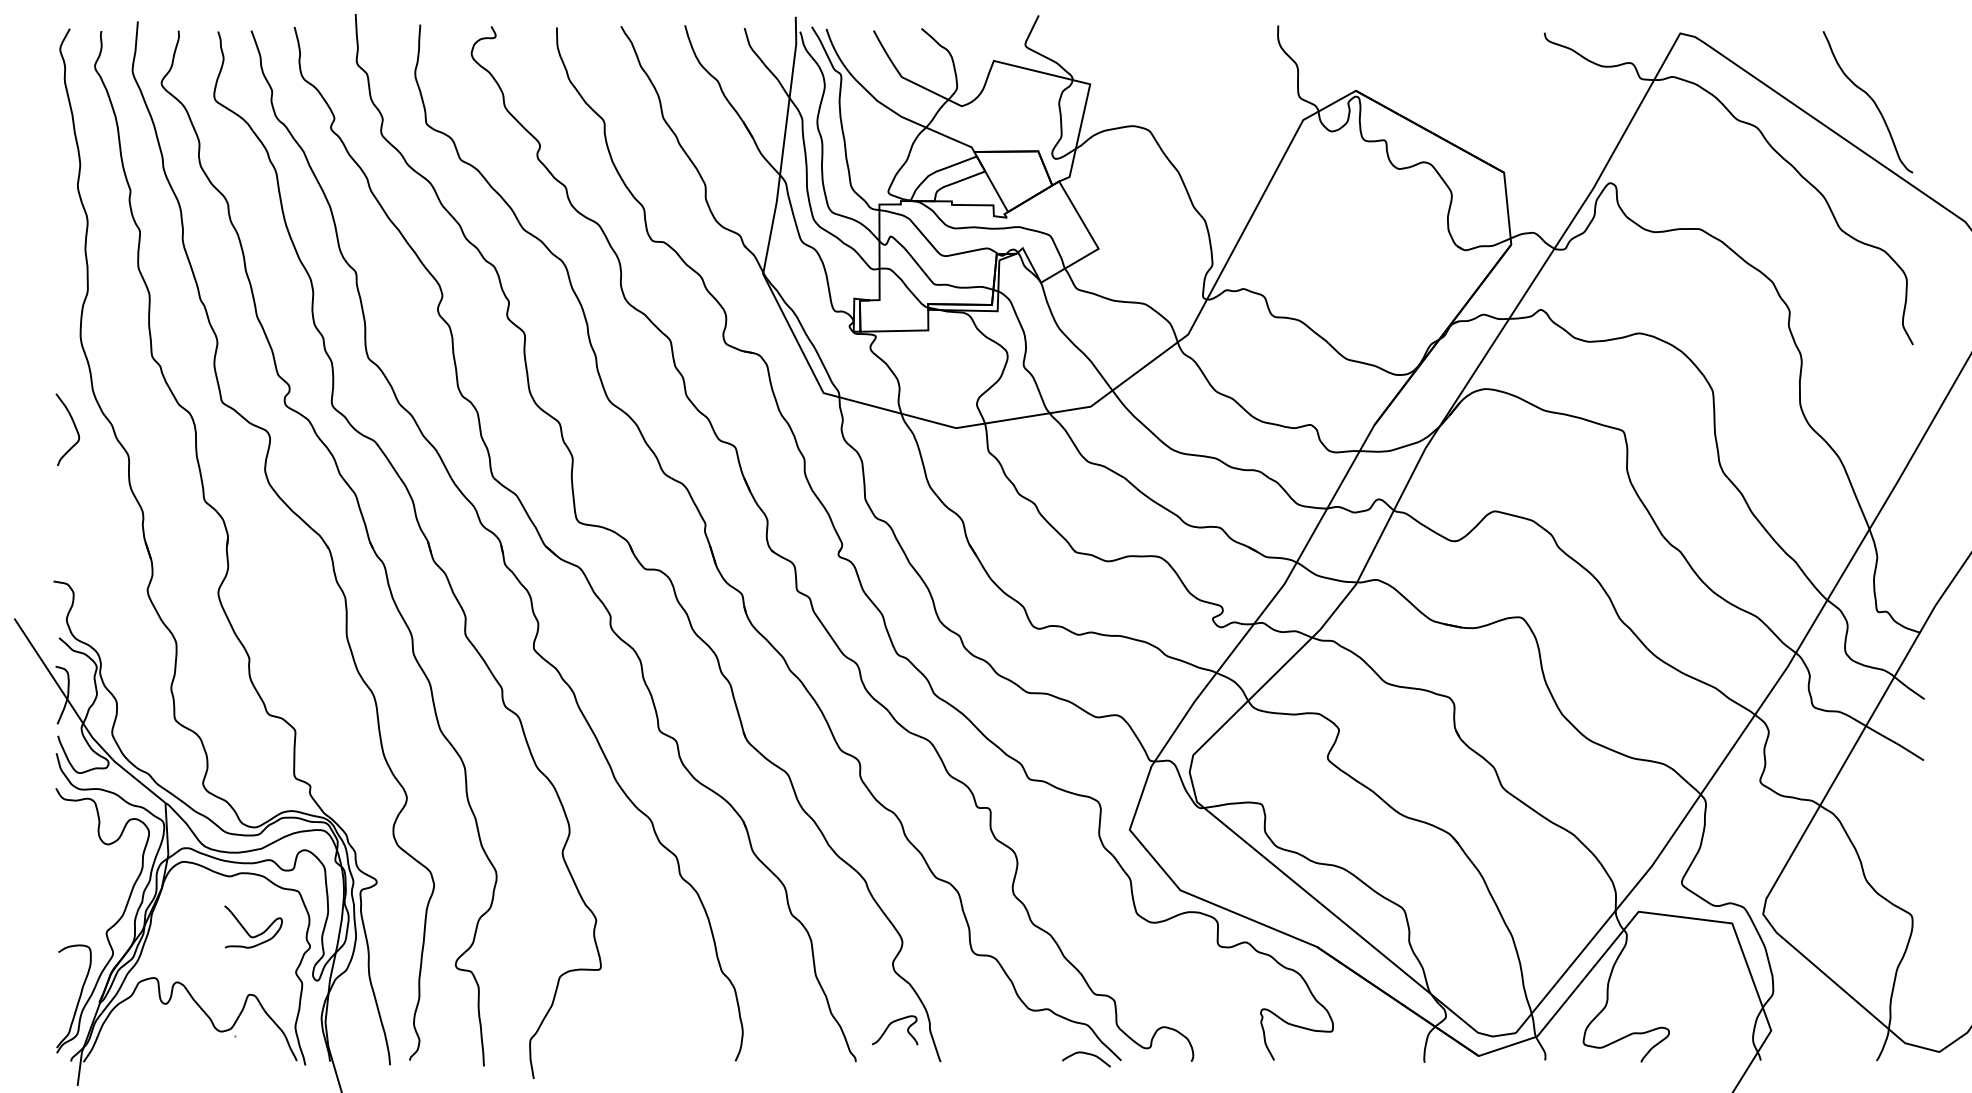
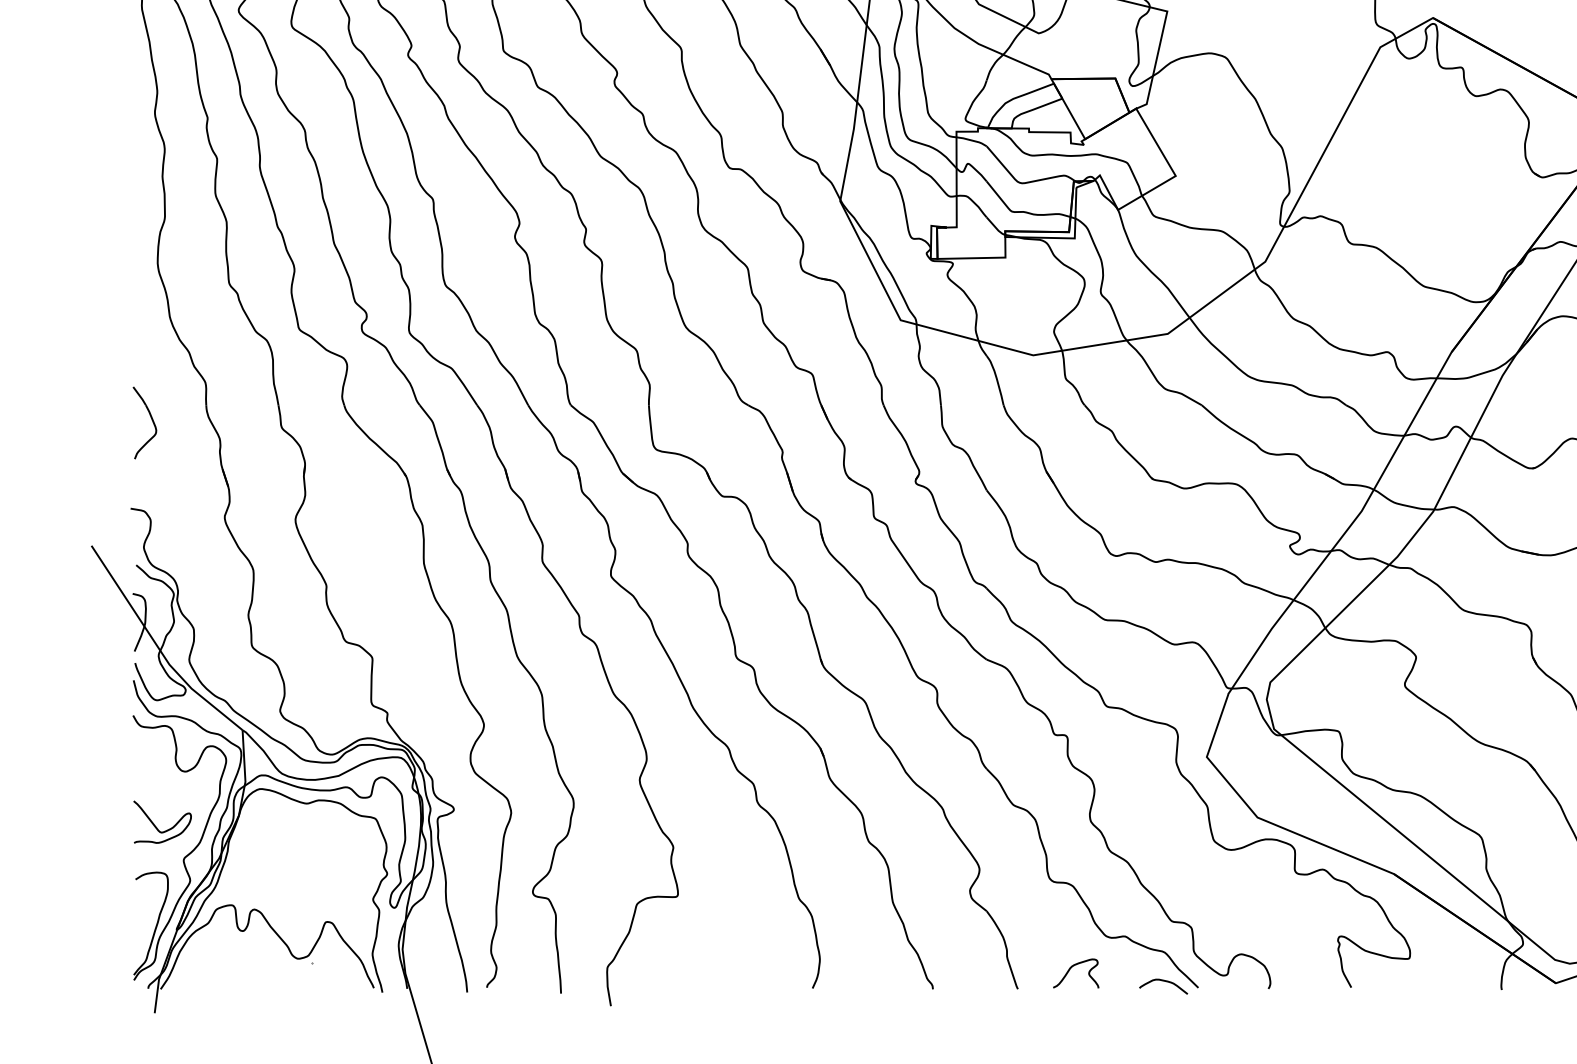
part: (74, 427) -> (151, 420), moved
curve: (247, 931) -> (156, 826), moved
curve: (890, 1025) -> (1071, 968), moved

